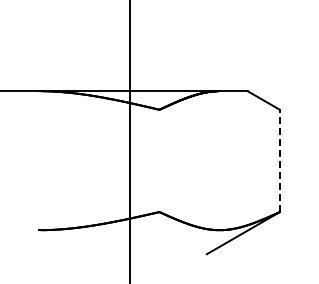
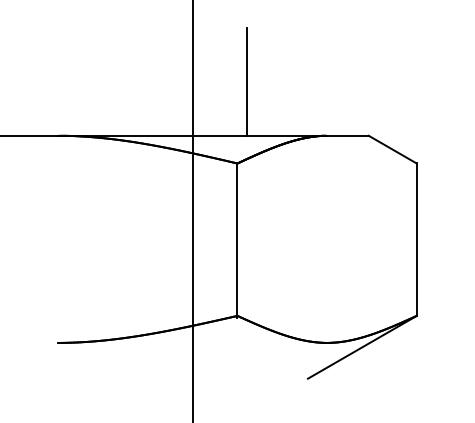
line: (165, 54) -> (246, 81), added
line: (279, 160) -> (416, 239), dashed -> solid
line: (159, 161) -> (237, 240), added

